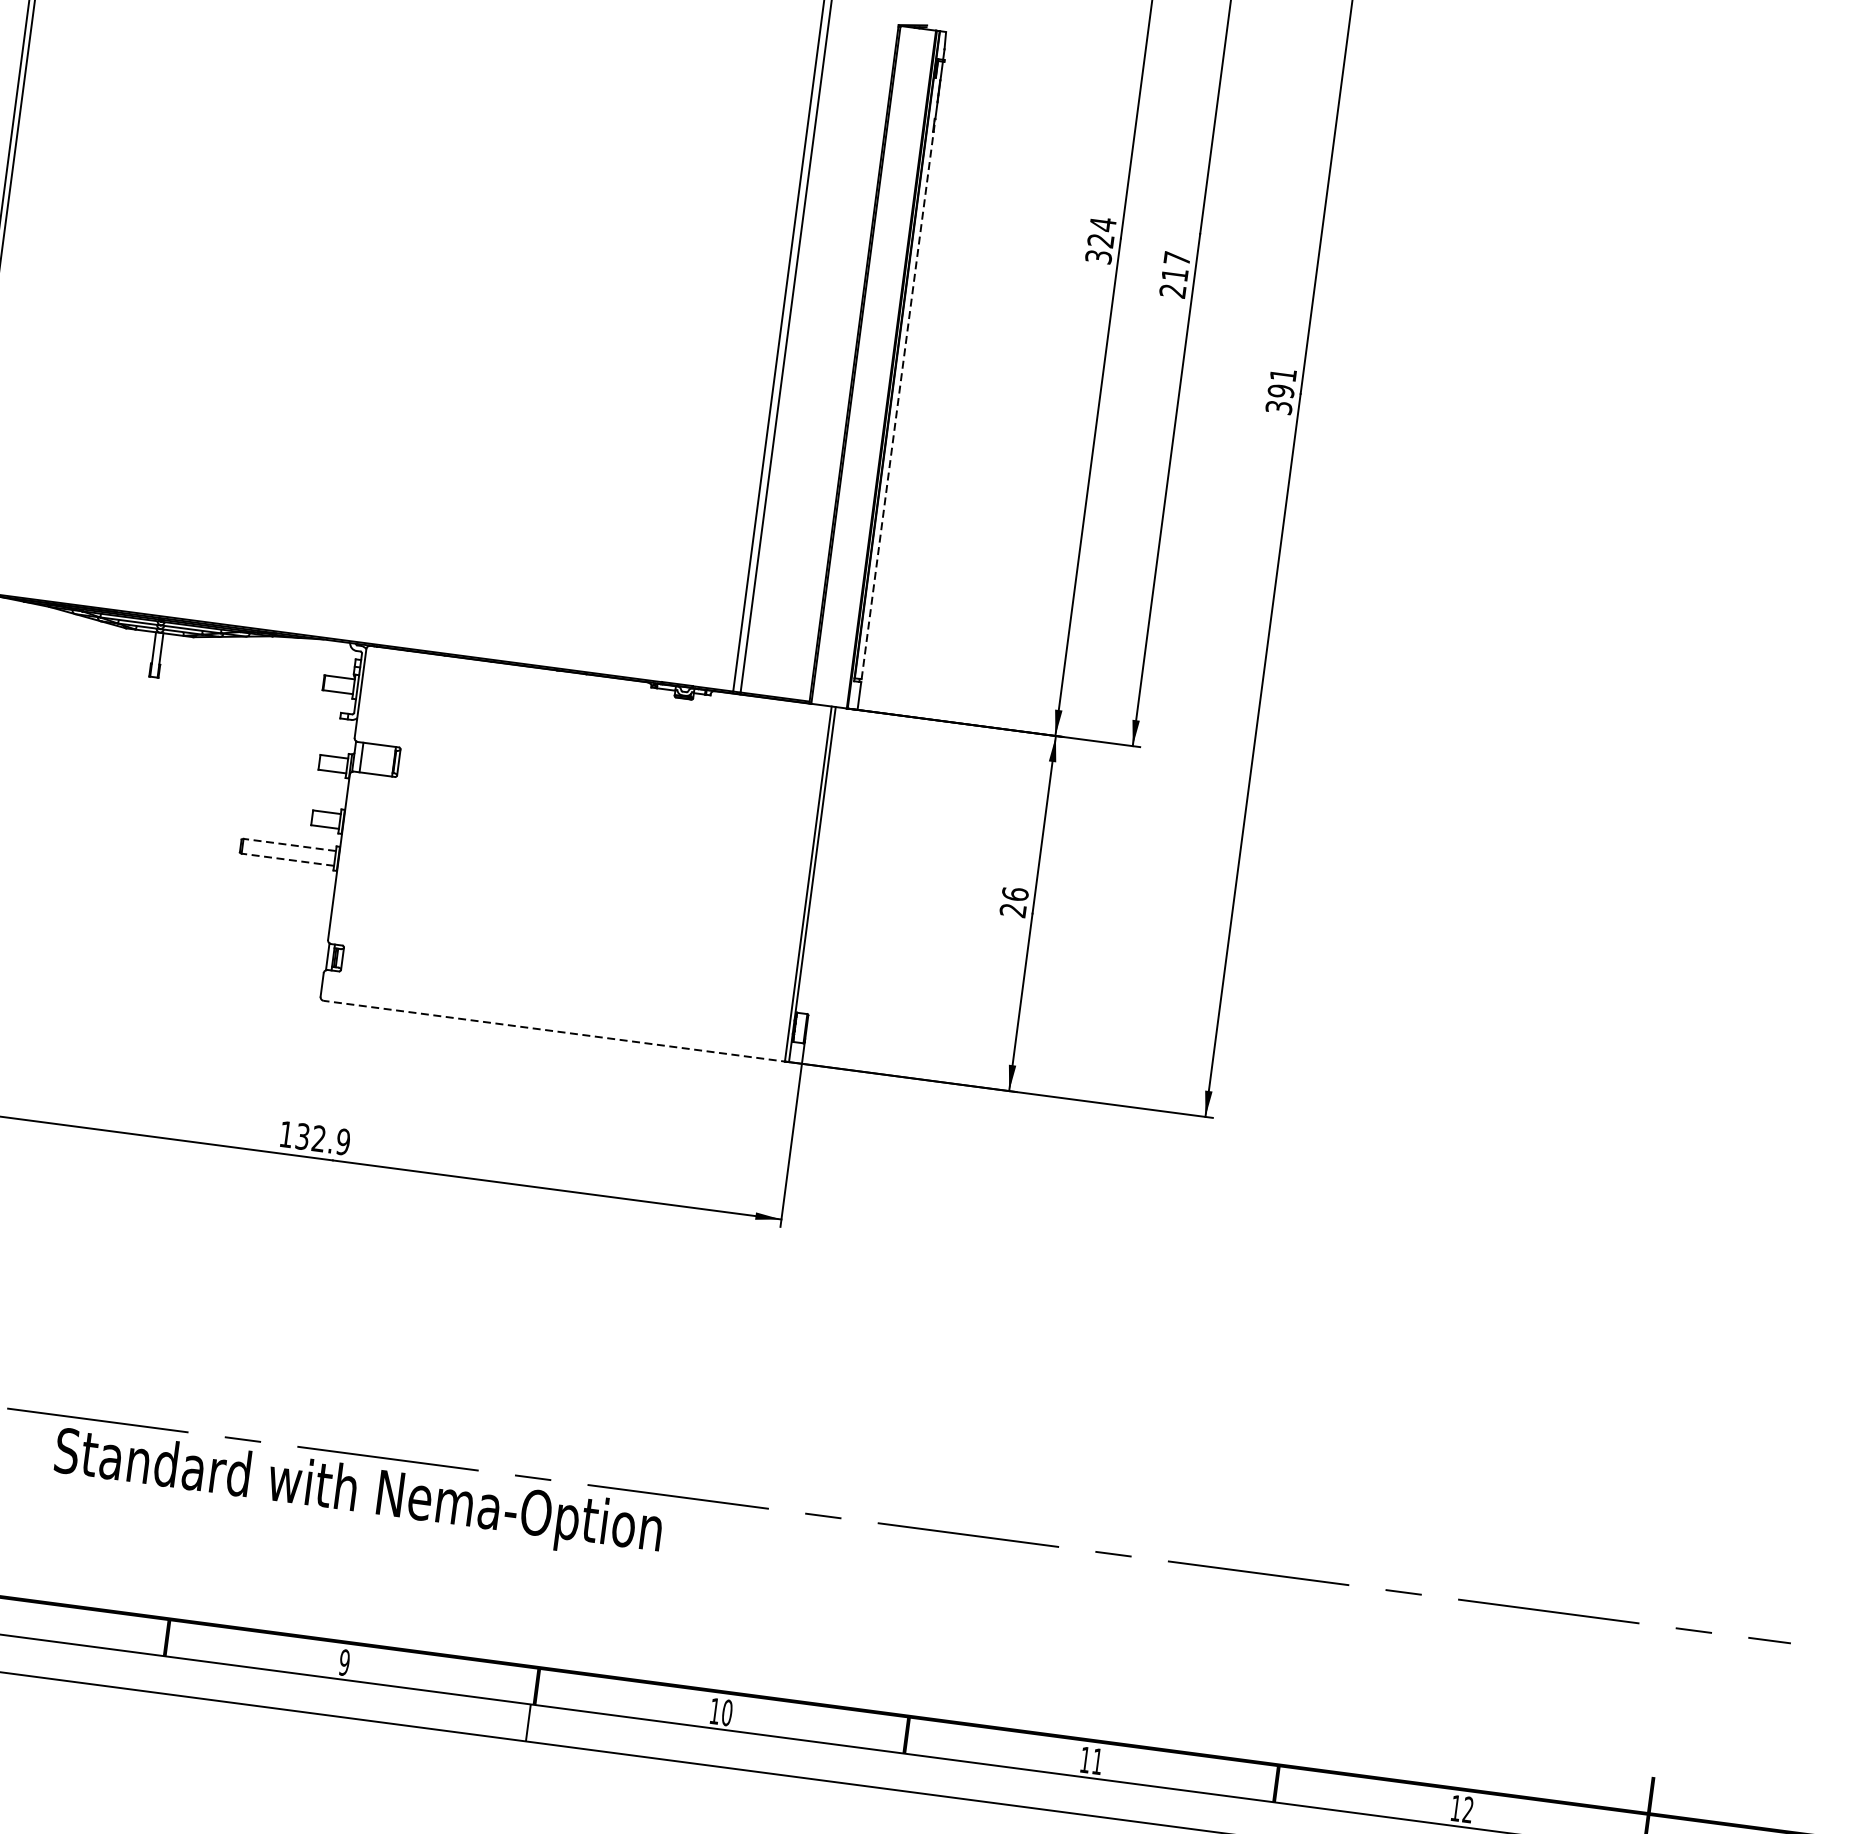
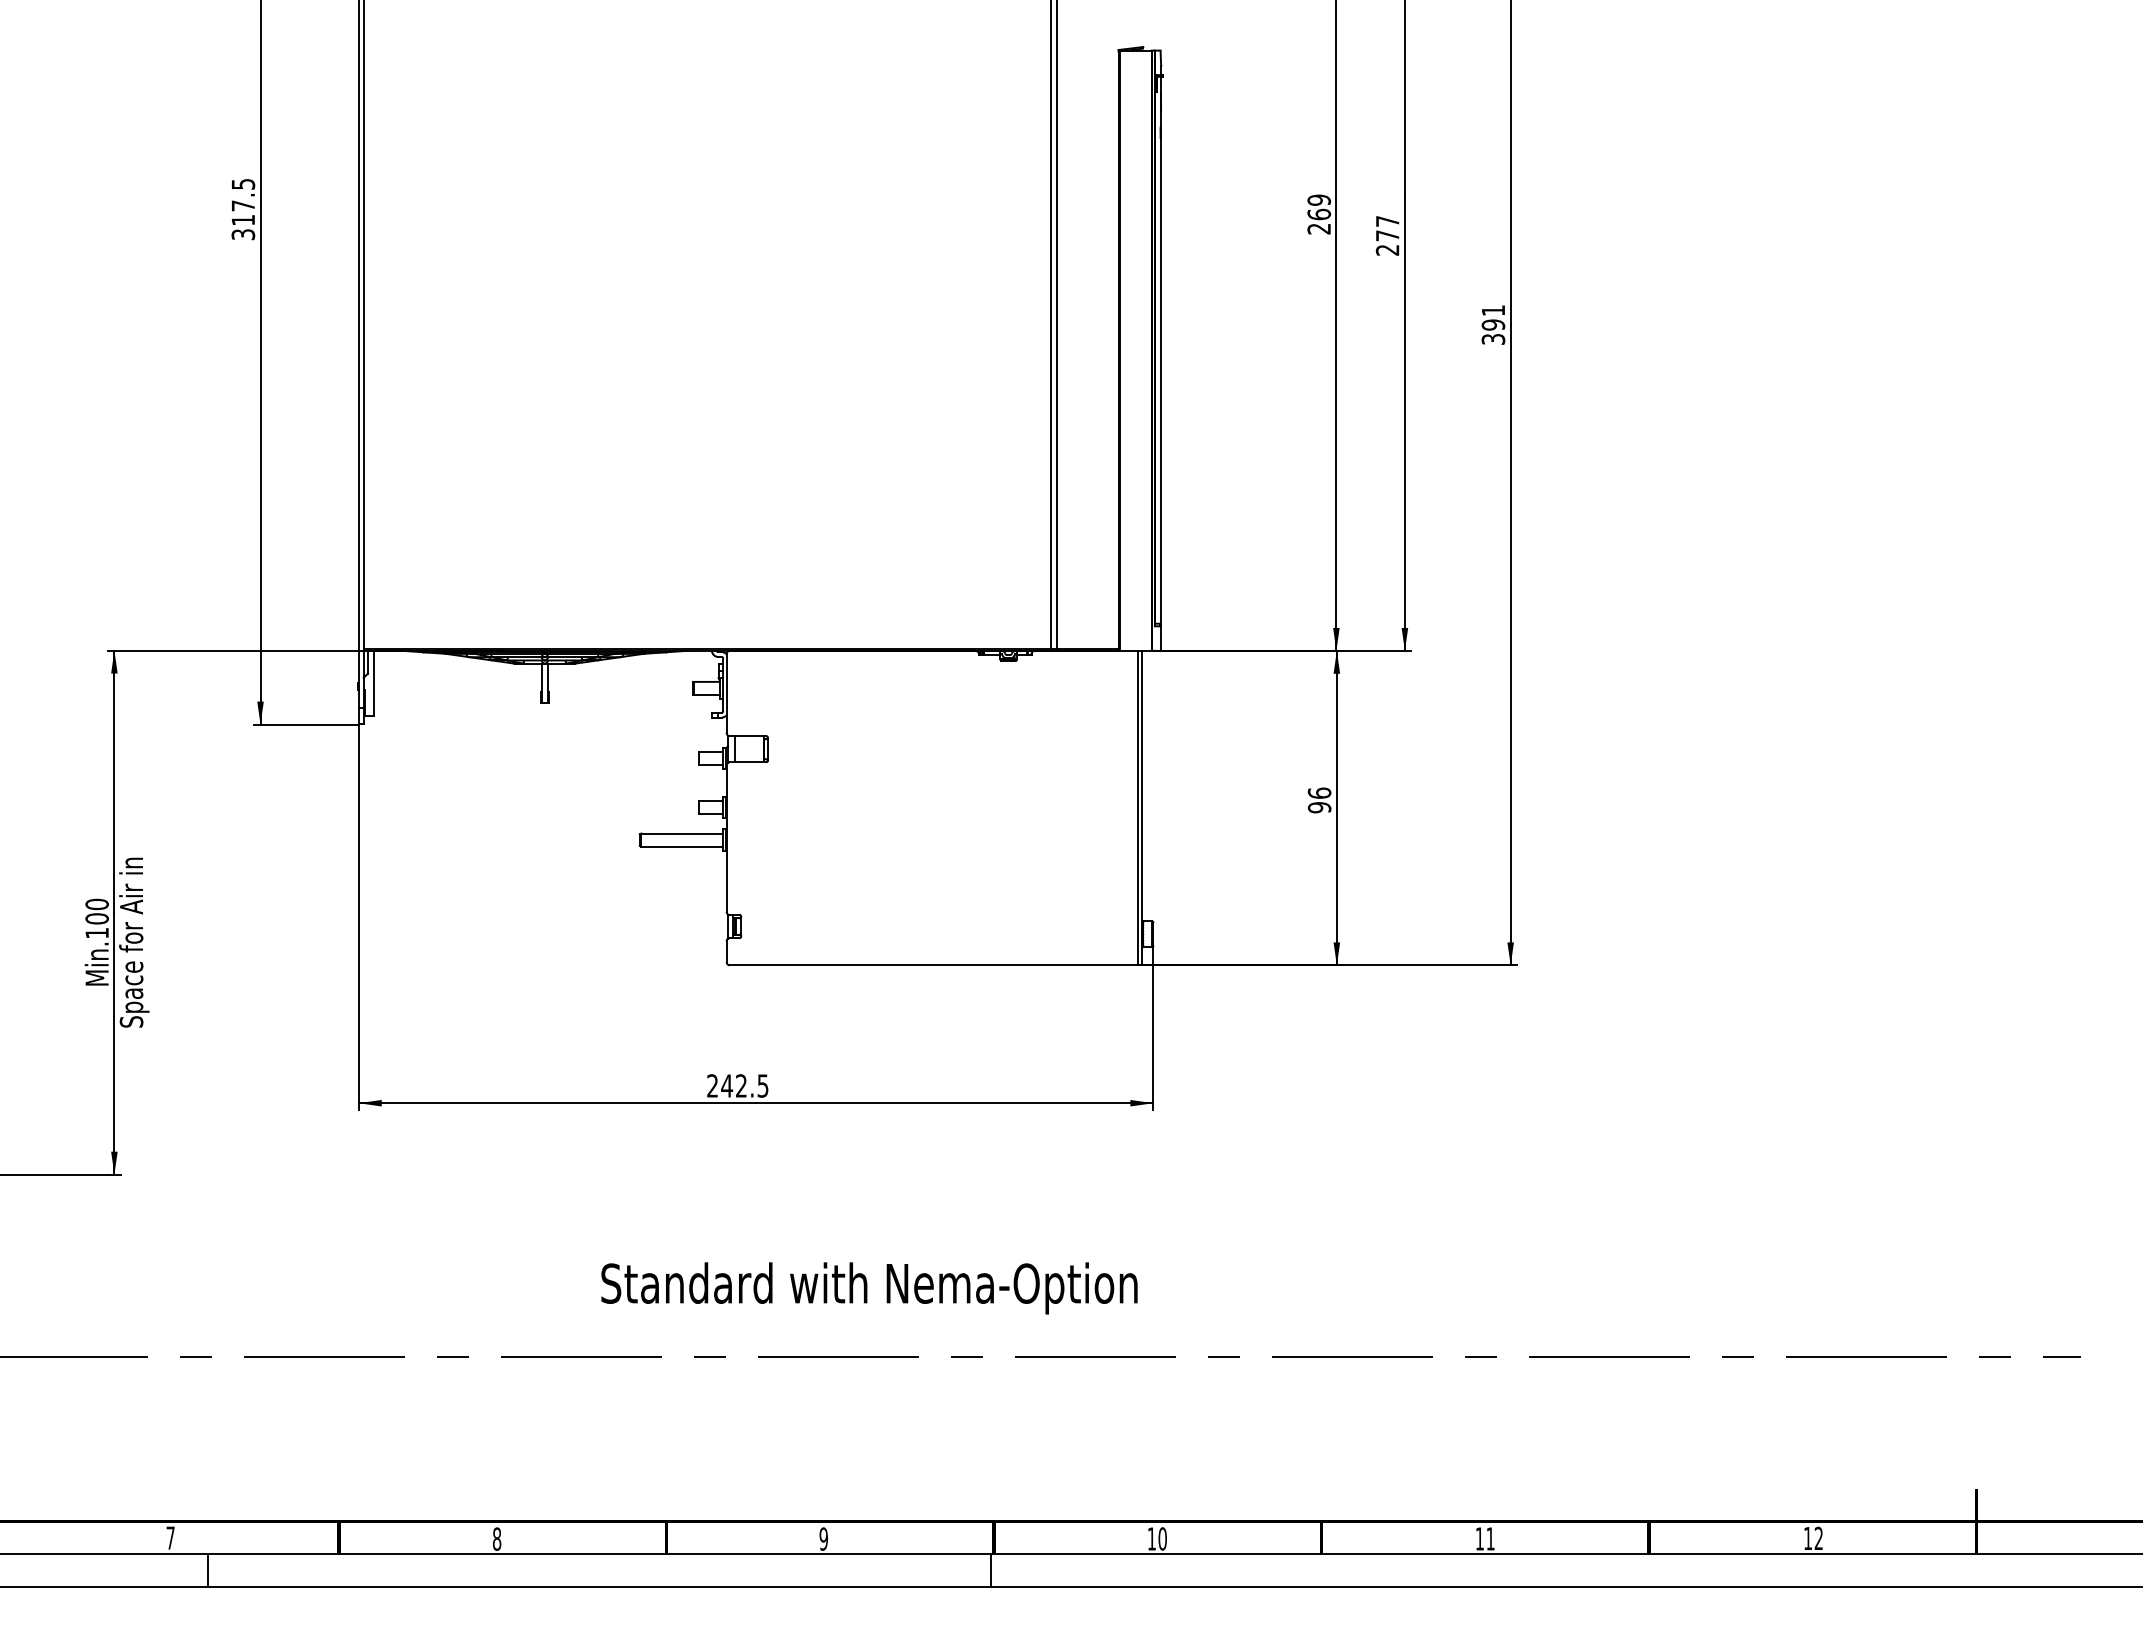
text: (1101, 240) -> (1319, 214), 324 -> 269
text: (1174, 274) -> (1387, 235), 217 -> 277
line: (898, 399) -> (1161, 375), dashed -> solid
line: (289, 844) -> (682, 833), dashed -> solid
line: (287, 859) -> (682, 846), dashed -> solid
text: (1013, 910) -> (1319, 807), 26 -> 96
line: (555, 1031) -> (935, 965), dashed -> solid
text: (314, 1137) -> (737, 1085), 132.9 -> 242.5
text: (358, 1494) -> (869, 1288), moved

